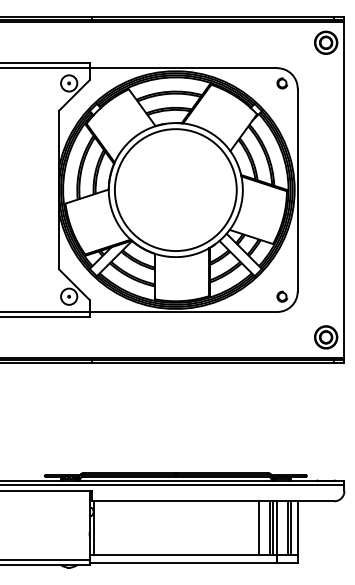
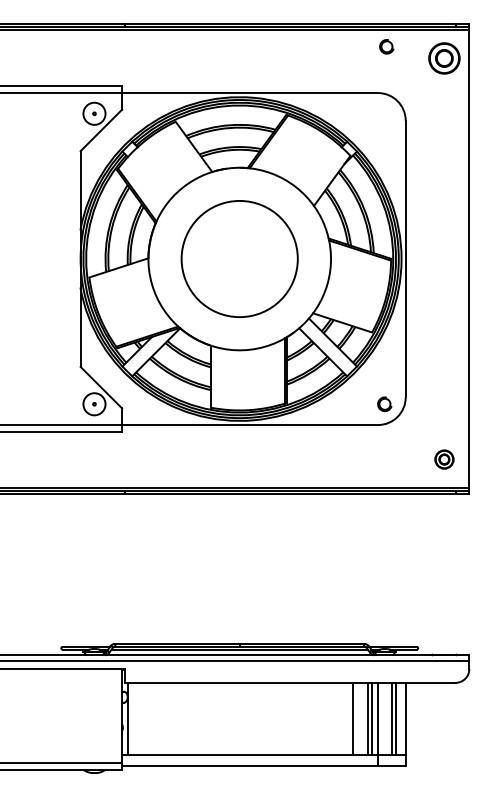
part: (282, 83) -> (386, 46), moved
circle: (175, 190) -> (239, 259), size x0.7
part: (326, 337) -> (444, 459), size x0.6

